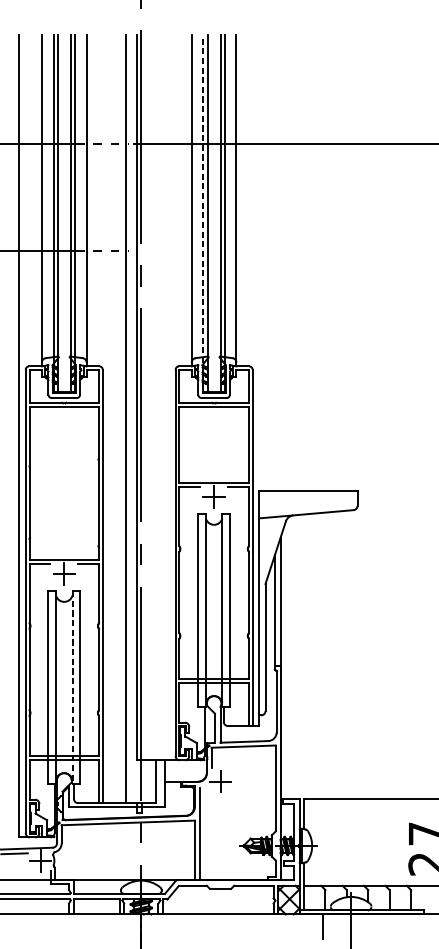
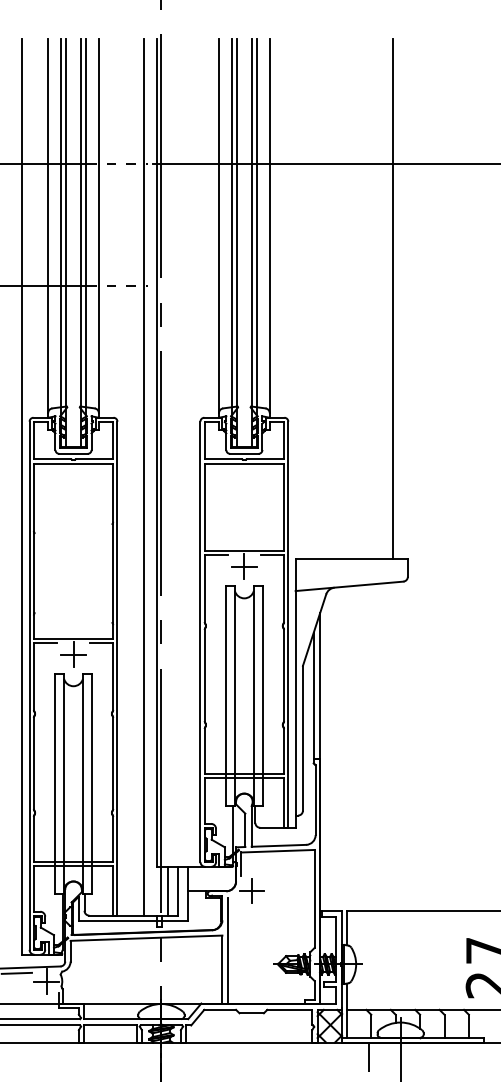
line: (203, 213) -> (232, 243), dashed -> solid
line: (344, 262) -> (393, 299), added
line: (73, 687) -> (83, 783), dashed -> solid
line: (147, 781) -> (168, 890), added

